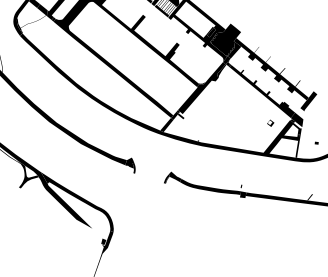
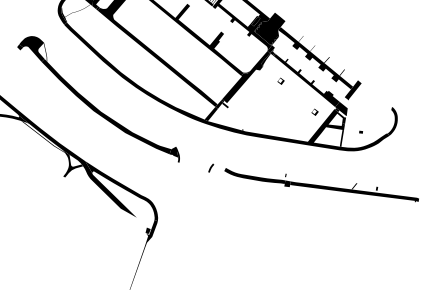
fill: (234, 49) -> (278, 38), removed
part: (236, 91) -> (280, 80), added
fill: (173, 177) -> (217, 166), removed

